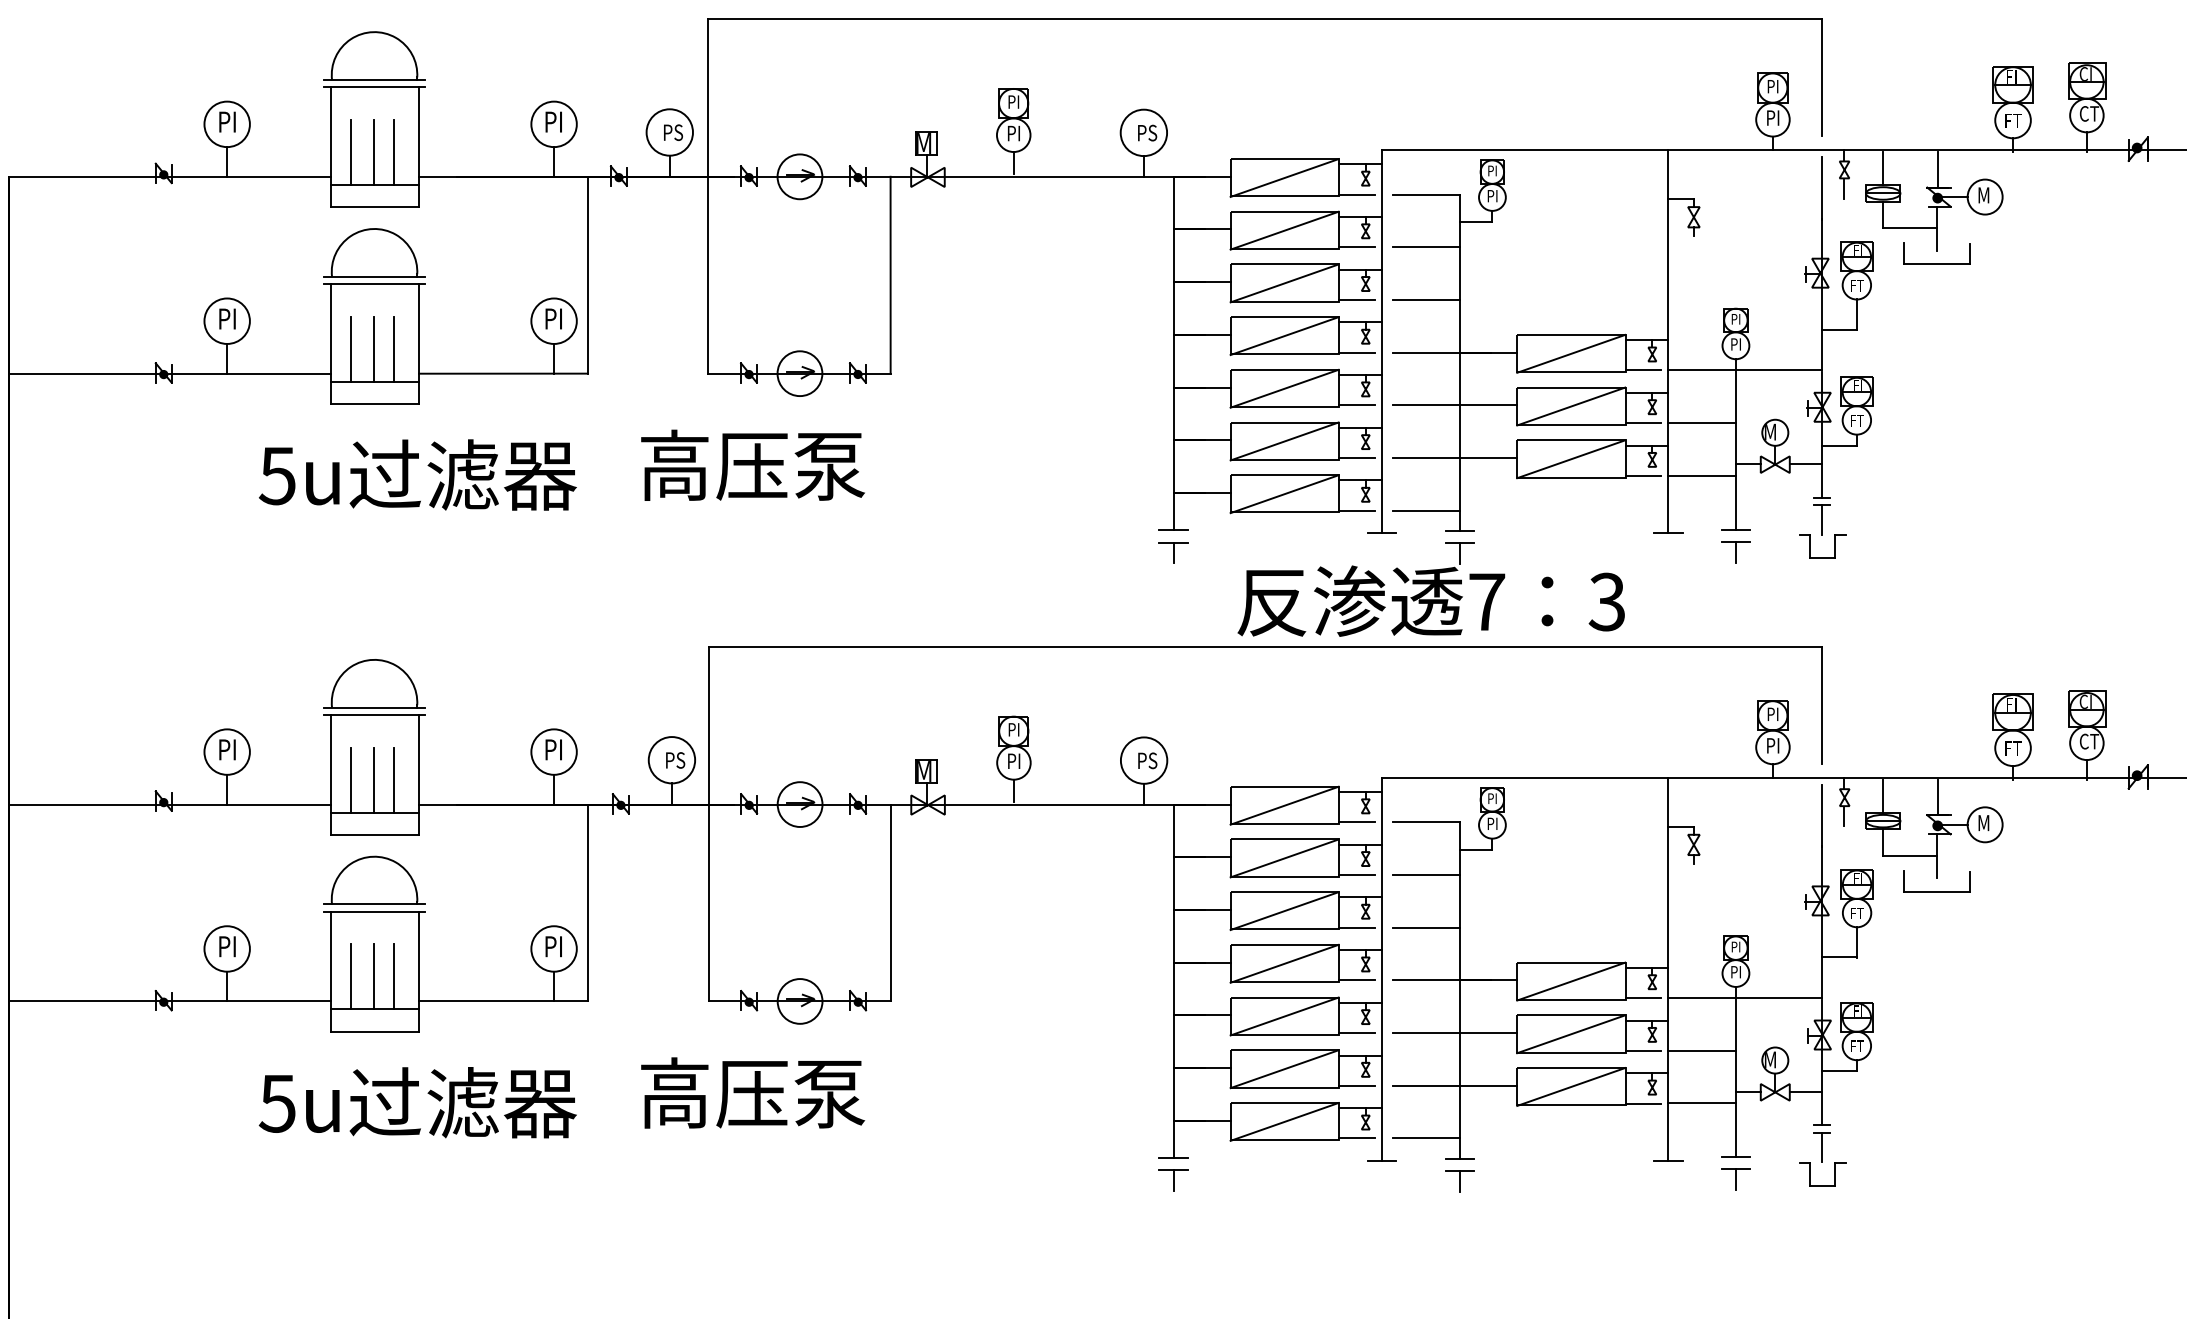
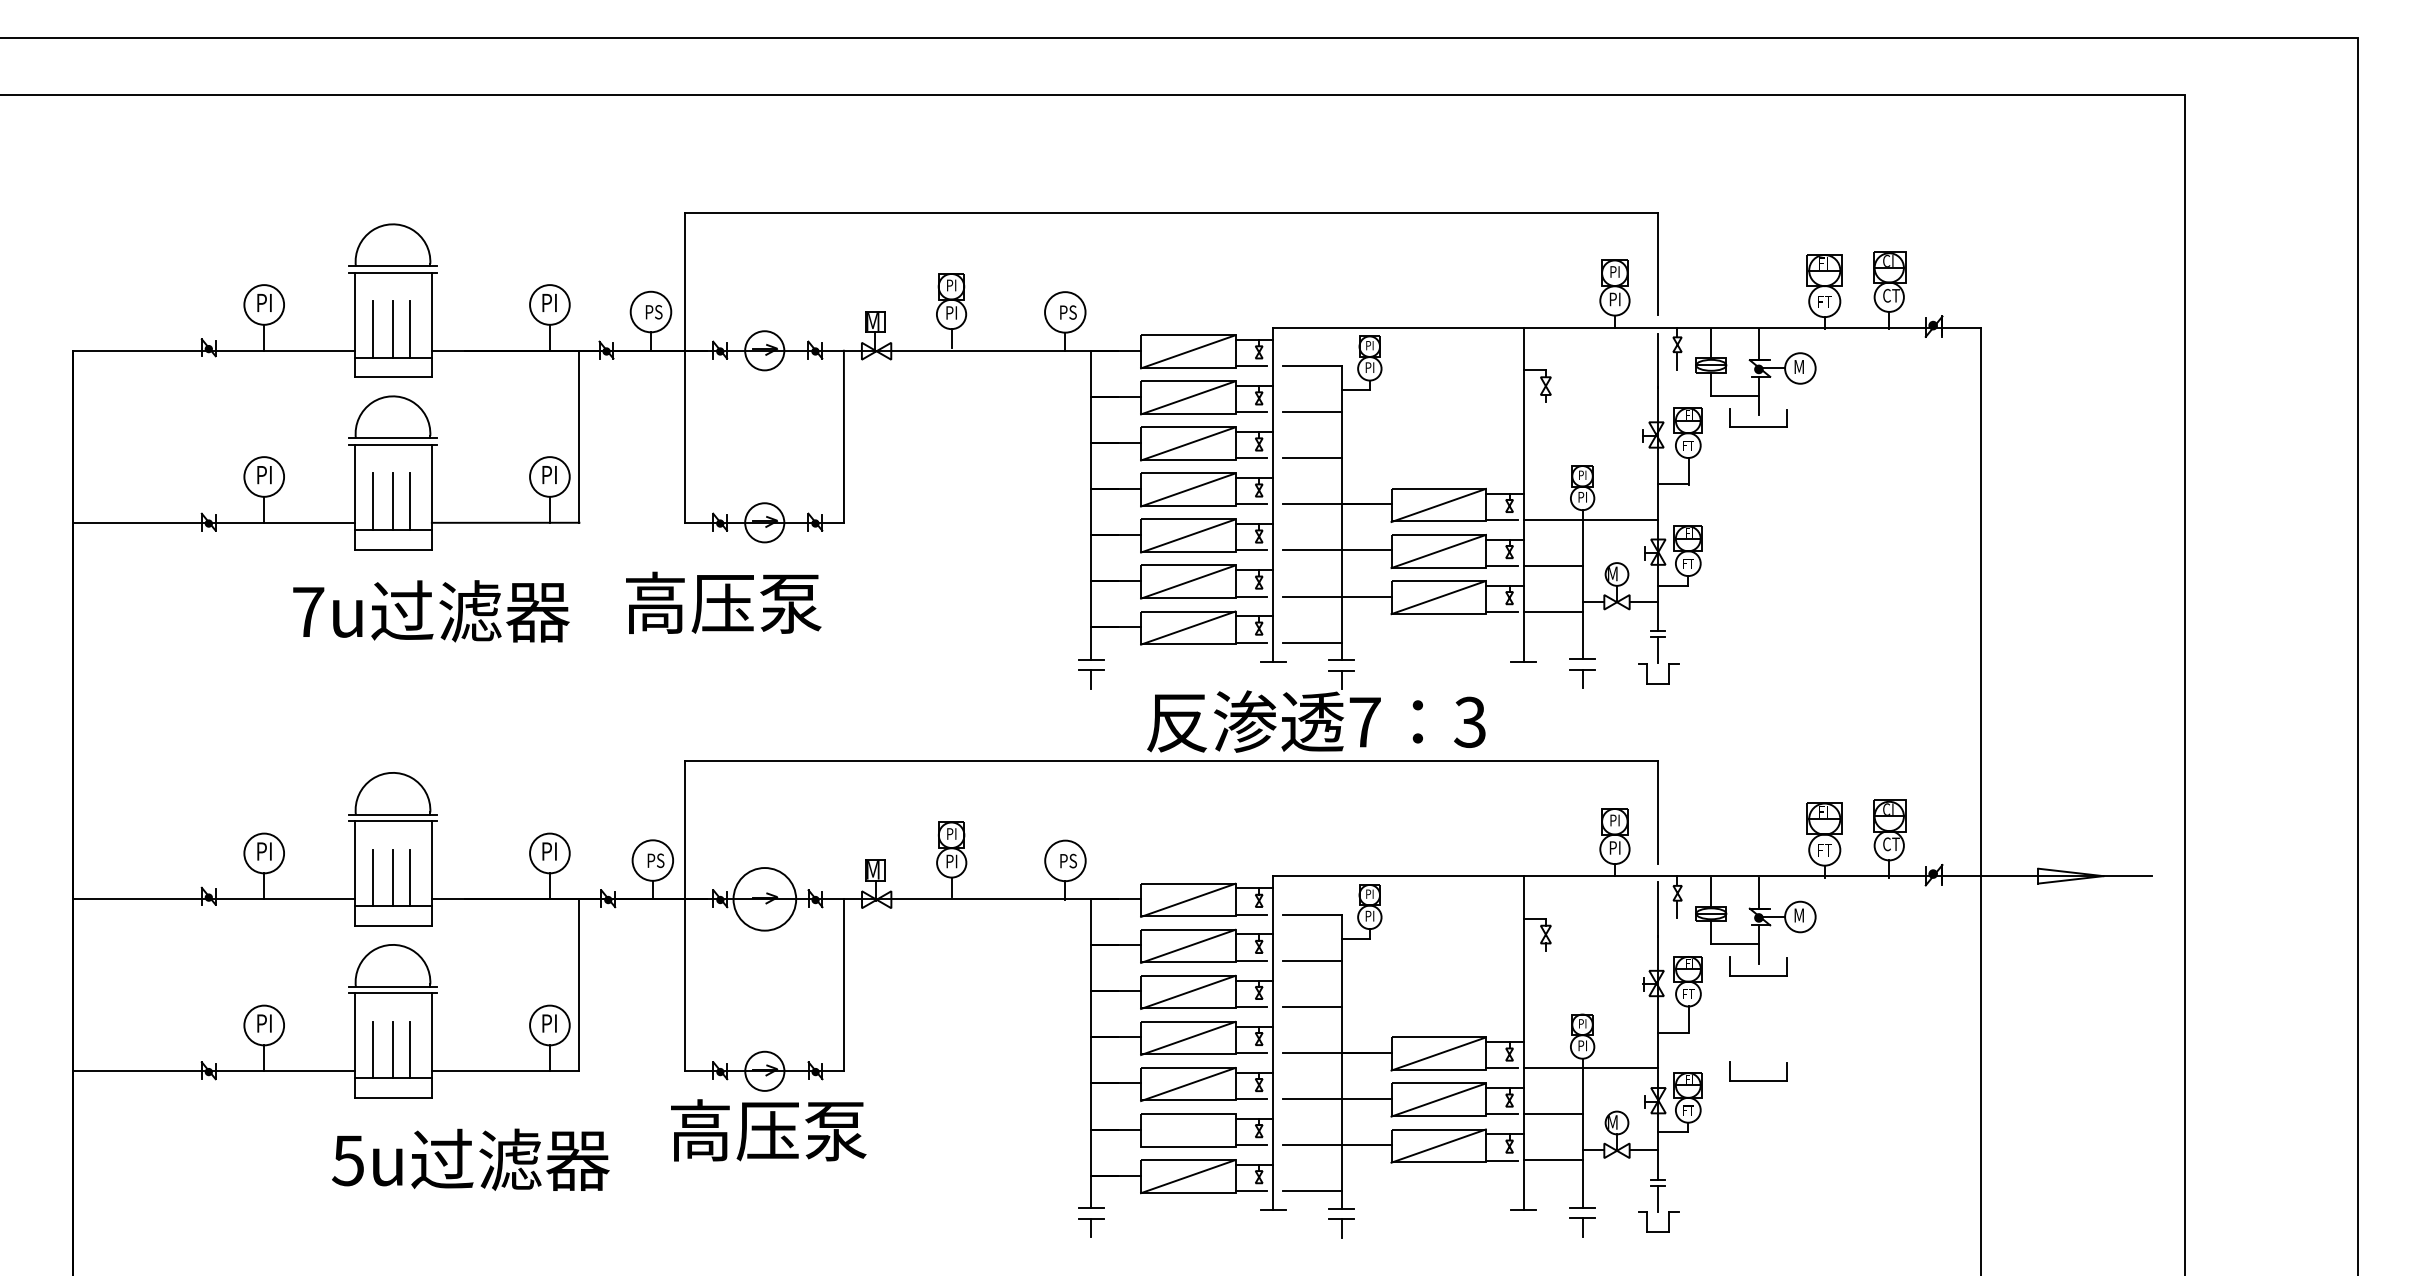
text: (277, 476) -> (308, 612), 5u -> 7u
circle: (799, 803) -> (764, 898), size x1.6
part: (1937, 1011) -> (1758, 1080), added
line: (1284, 1069) -> (1188, 1130), removed
text: (752, 1093) -> (768, 1130), moved
text: (417, 1102) -> (470, 1159), moved

